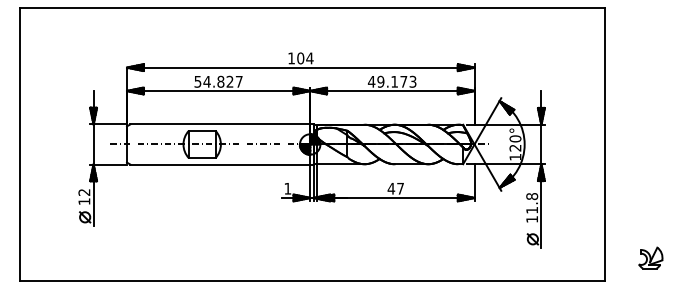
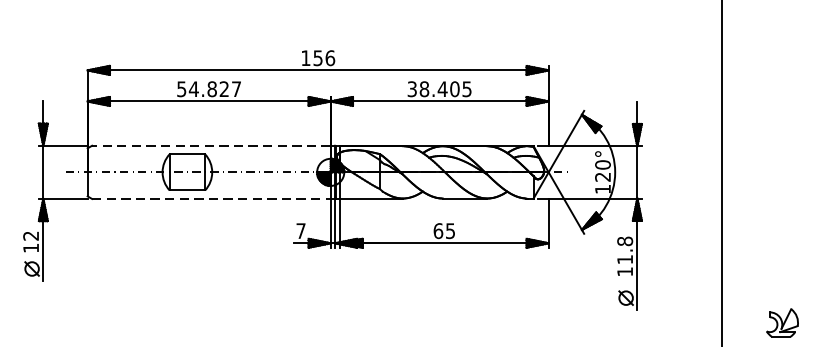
text: (305, 58) -> (324, 58), 104 -> 156
text: (391, 81) -> (438, 88), 49.173 -> 38.405
line: (220, 124) -> (211, 145), solid -> dashed
line: (220, 164) -> (211, 198), solid -> dashed
text: (287, 188) -> (300, 230), 1 -> 7
text: (395, 188) -> (443, 230), 47 -> 65

